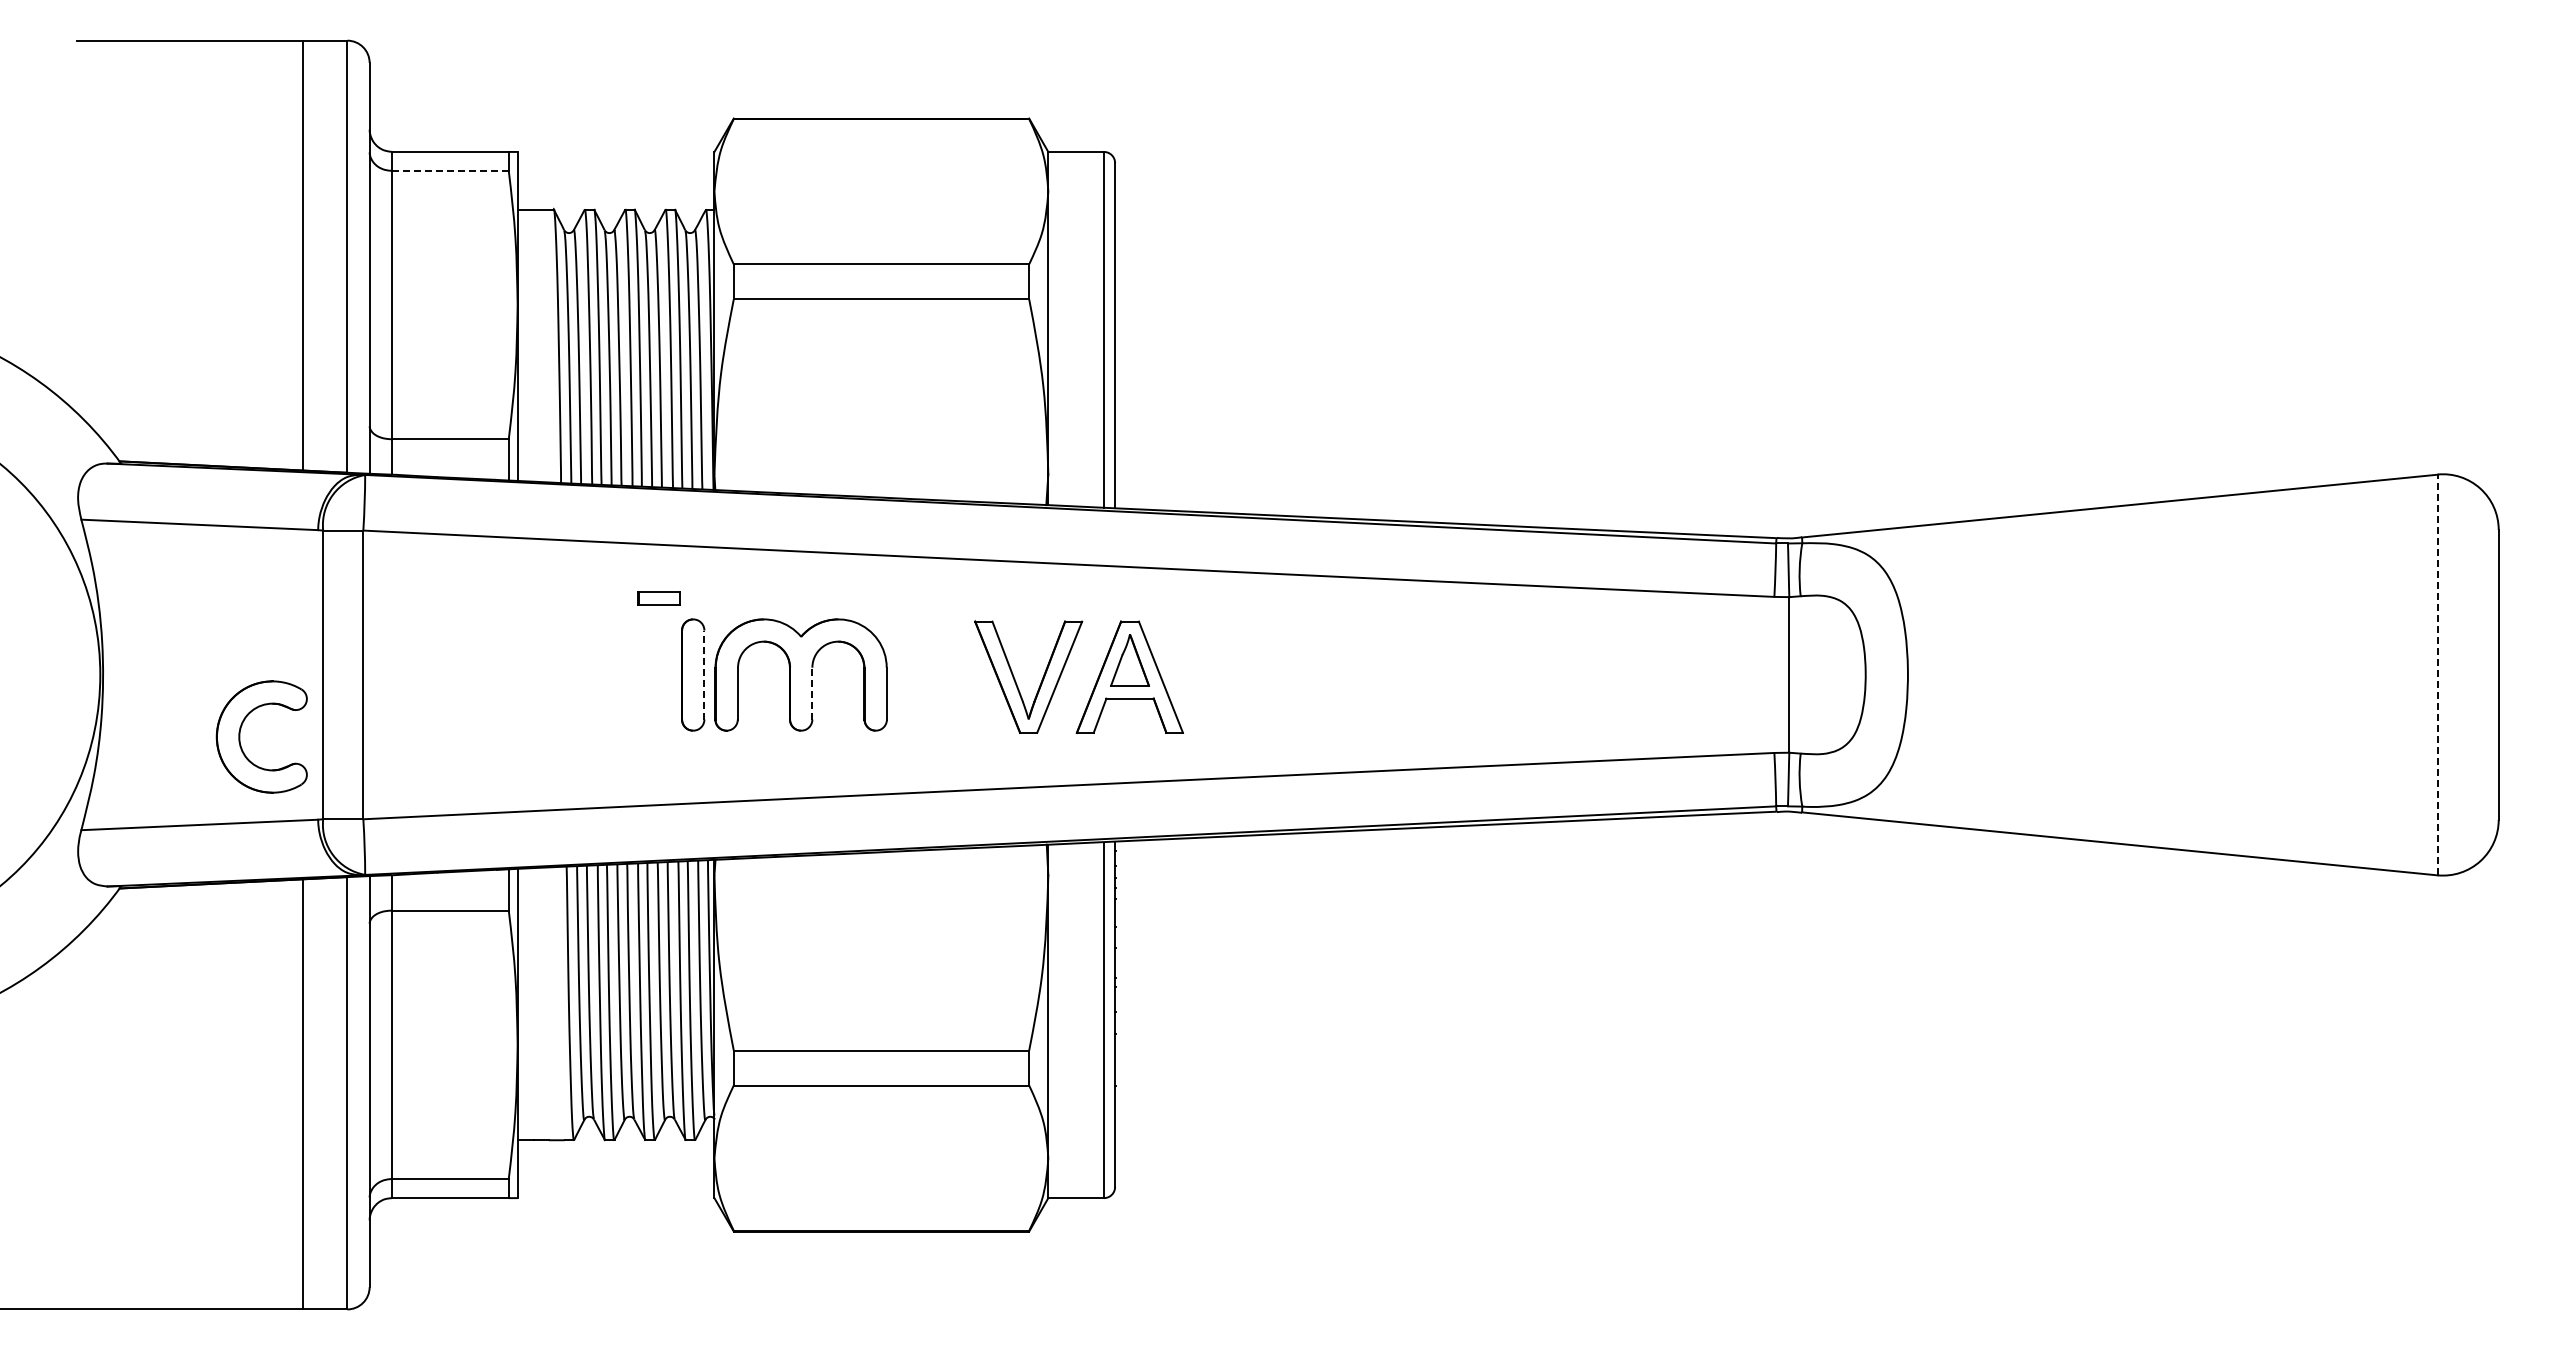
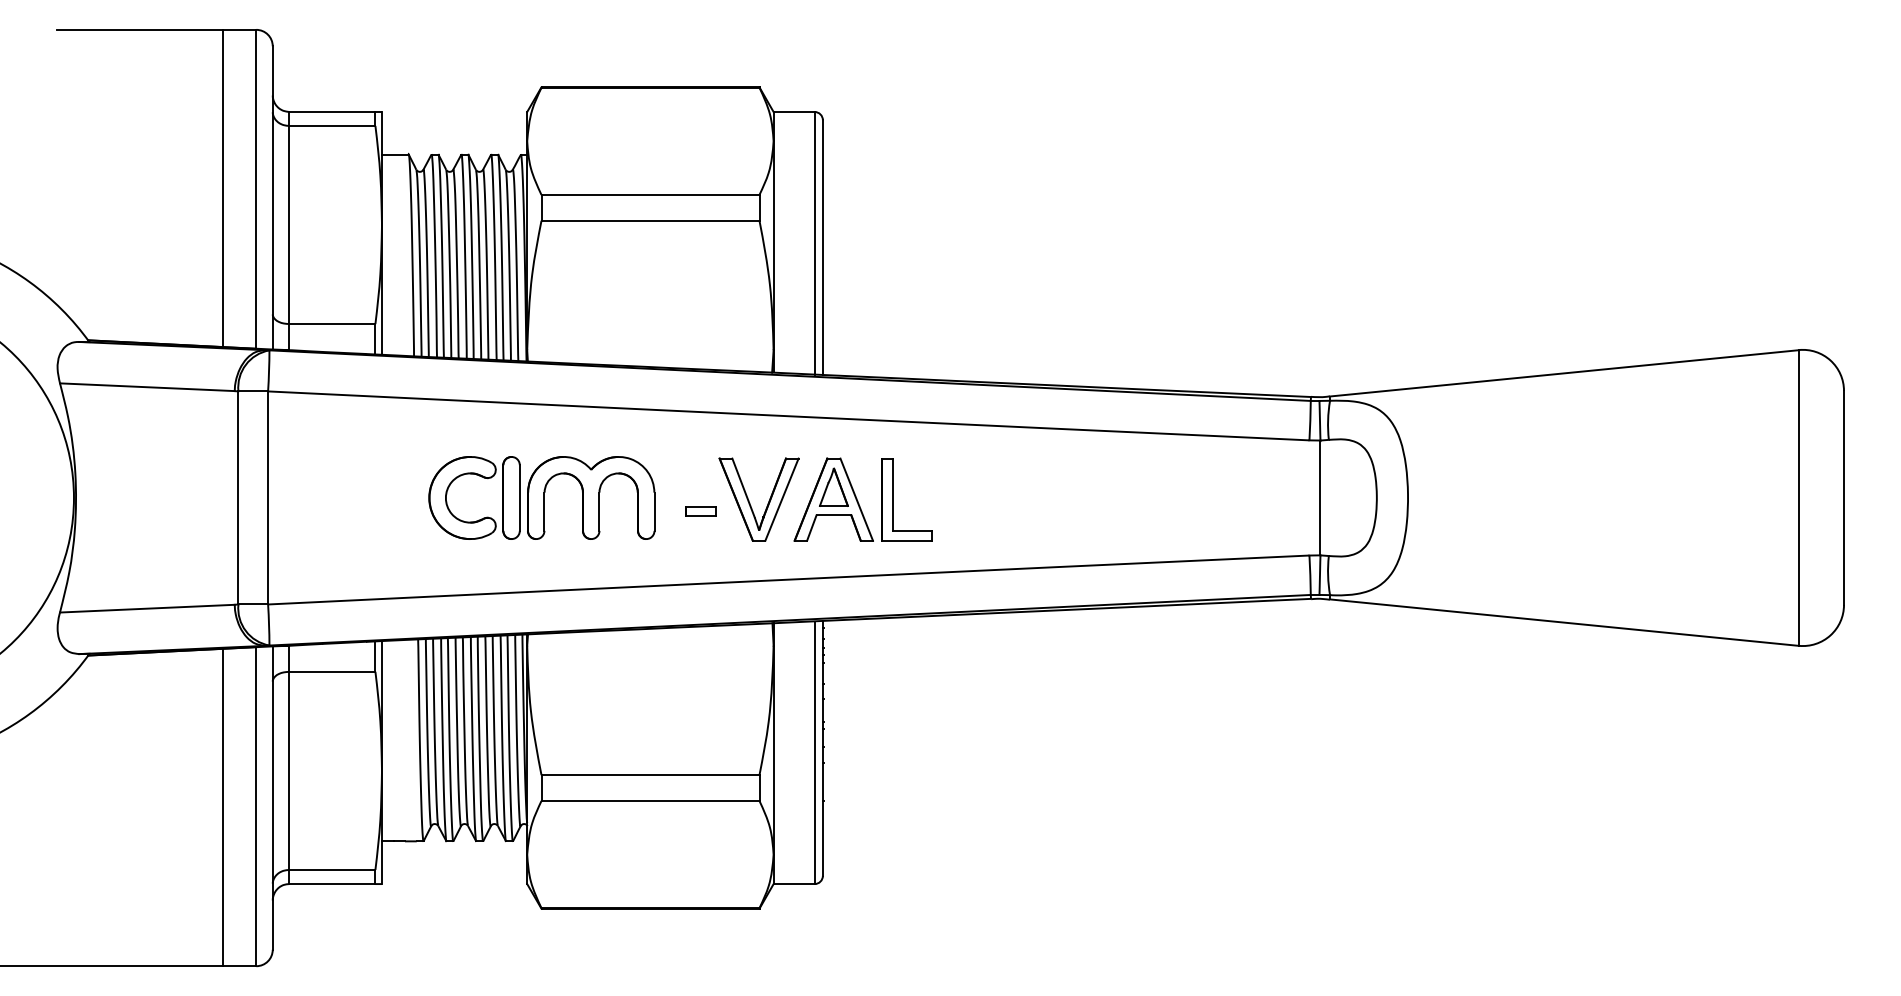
line: (450, 170) -> (332, 125), dashed -> solid
part: (658, 598) -> (700, 511), moved
line: (2437, 674) -> (1798, 497), dashed -> solid
line: (704, 675) -> (519, 498), dashed -> solid
part: (1211, 677) -> (894, 499), added
line: (812, 693) -> (599, 511), dashed -> solid
part: (240, 736) -> (446, 497), moved

